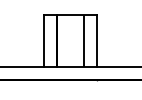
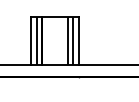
line: (51, 40) -> (37, 41), added
line: (90, 40) -> (73, 41), added

